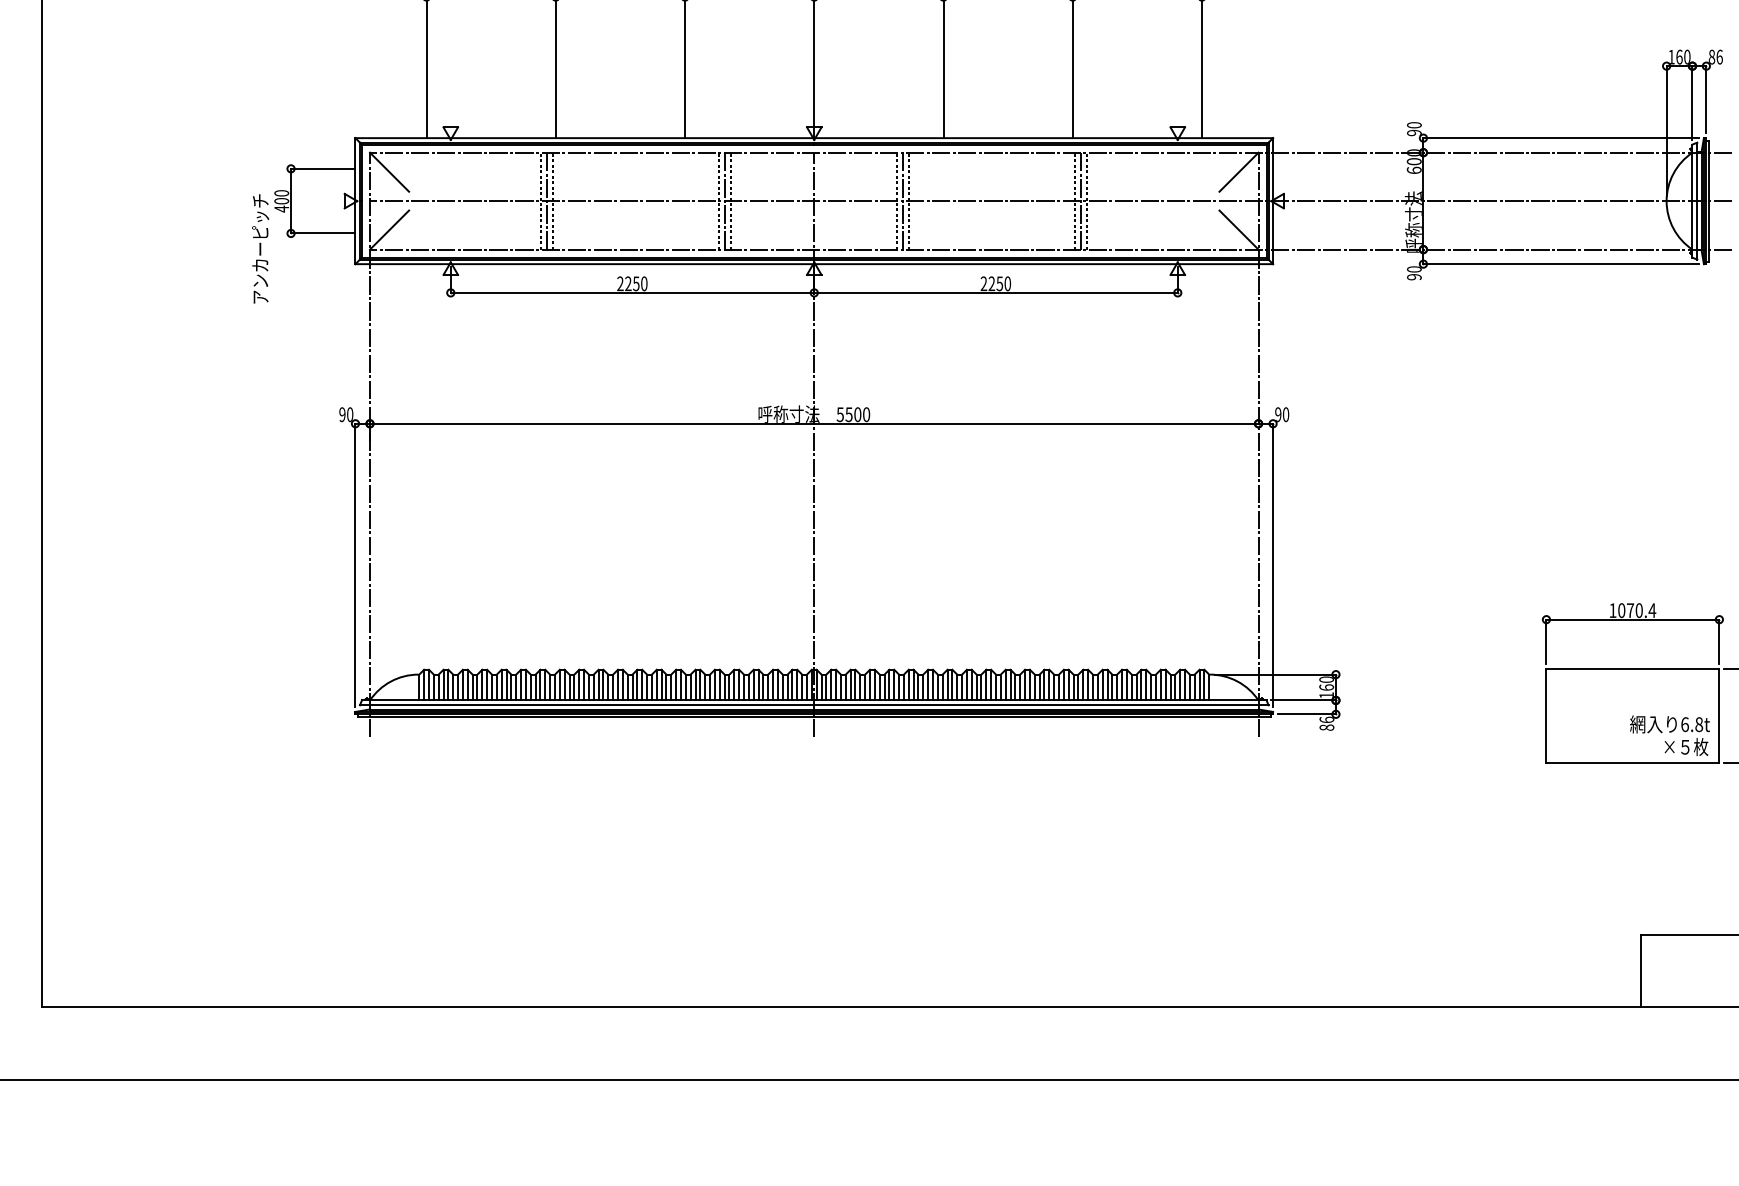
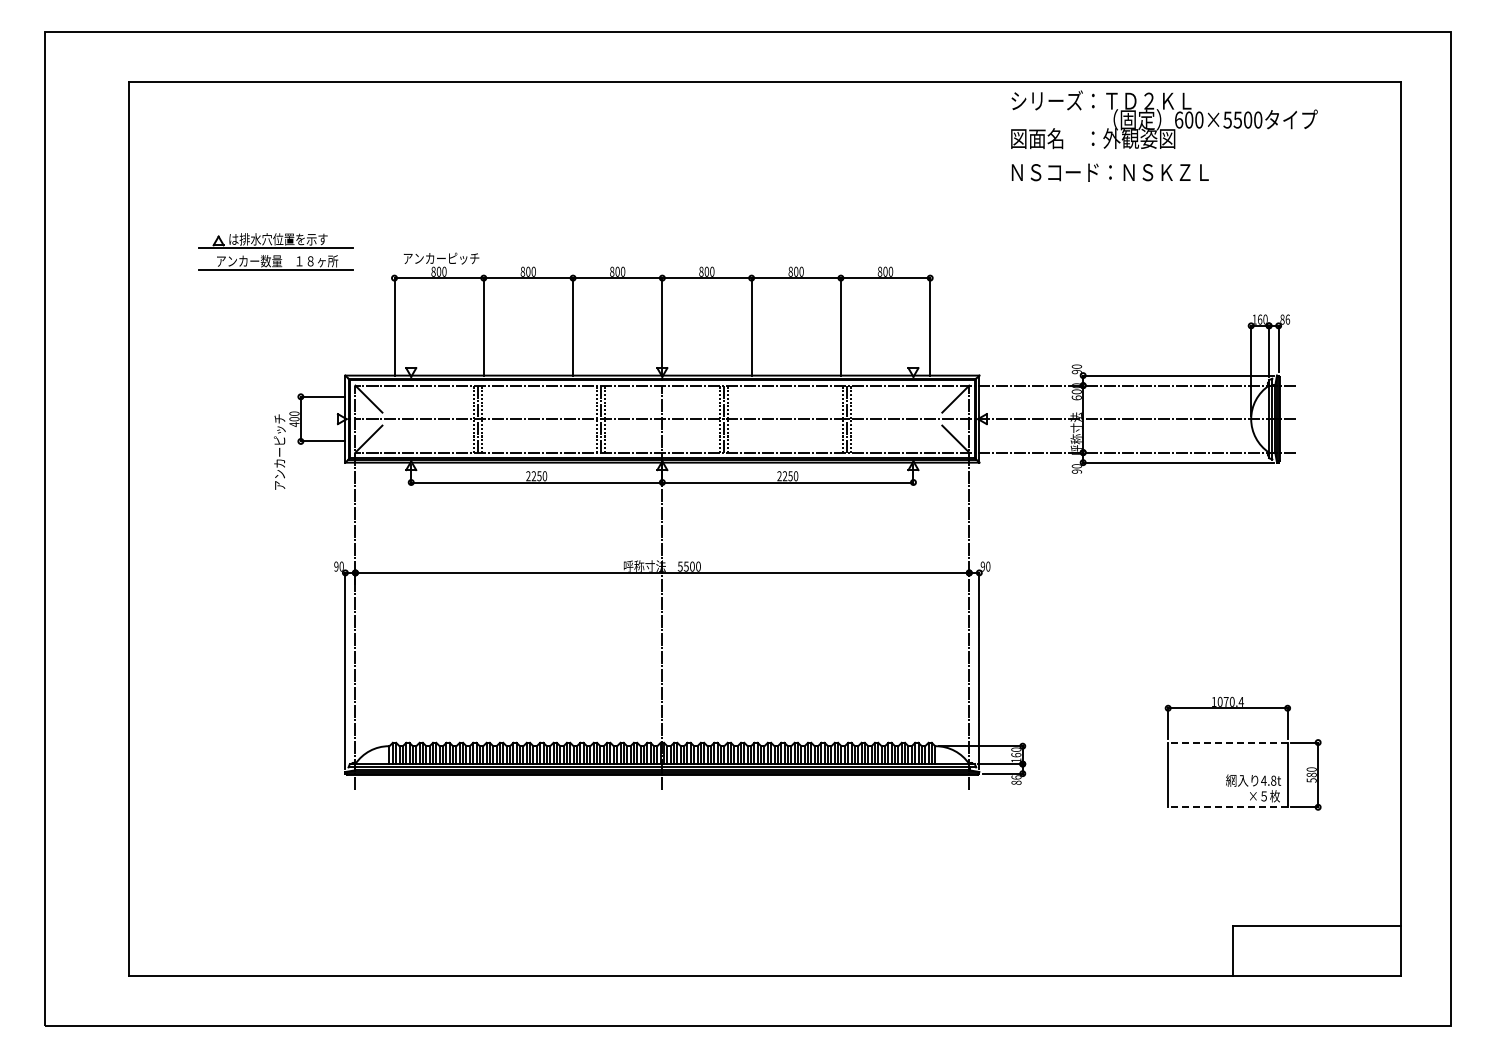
line: (1632, 669) -> (1227, 742), solid -> dashed
text: (1684, 724) -> (1263, 780), 6.8t -> 4.8t
line: (1632, 763) -> (1227, 807), solid -> dashed

